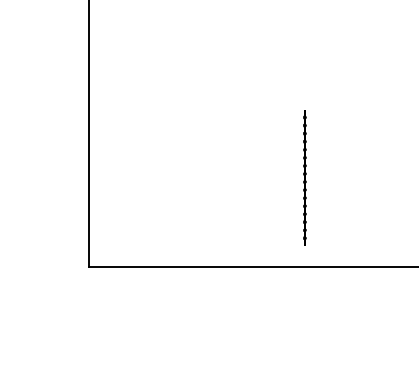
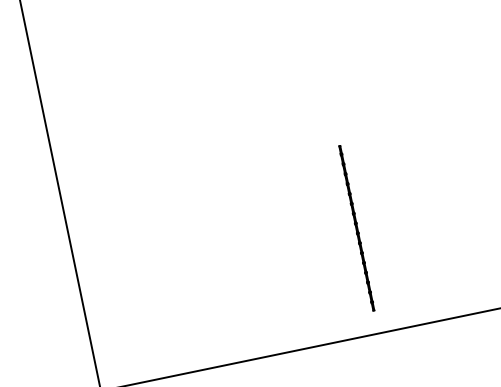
line: (304, 177) -> (356, 227), moved

